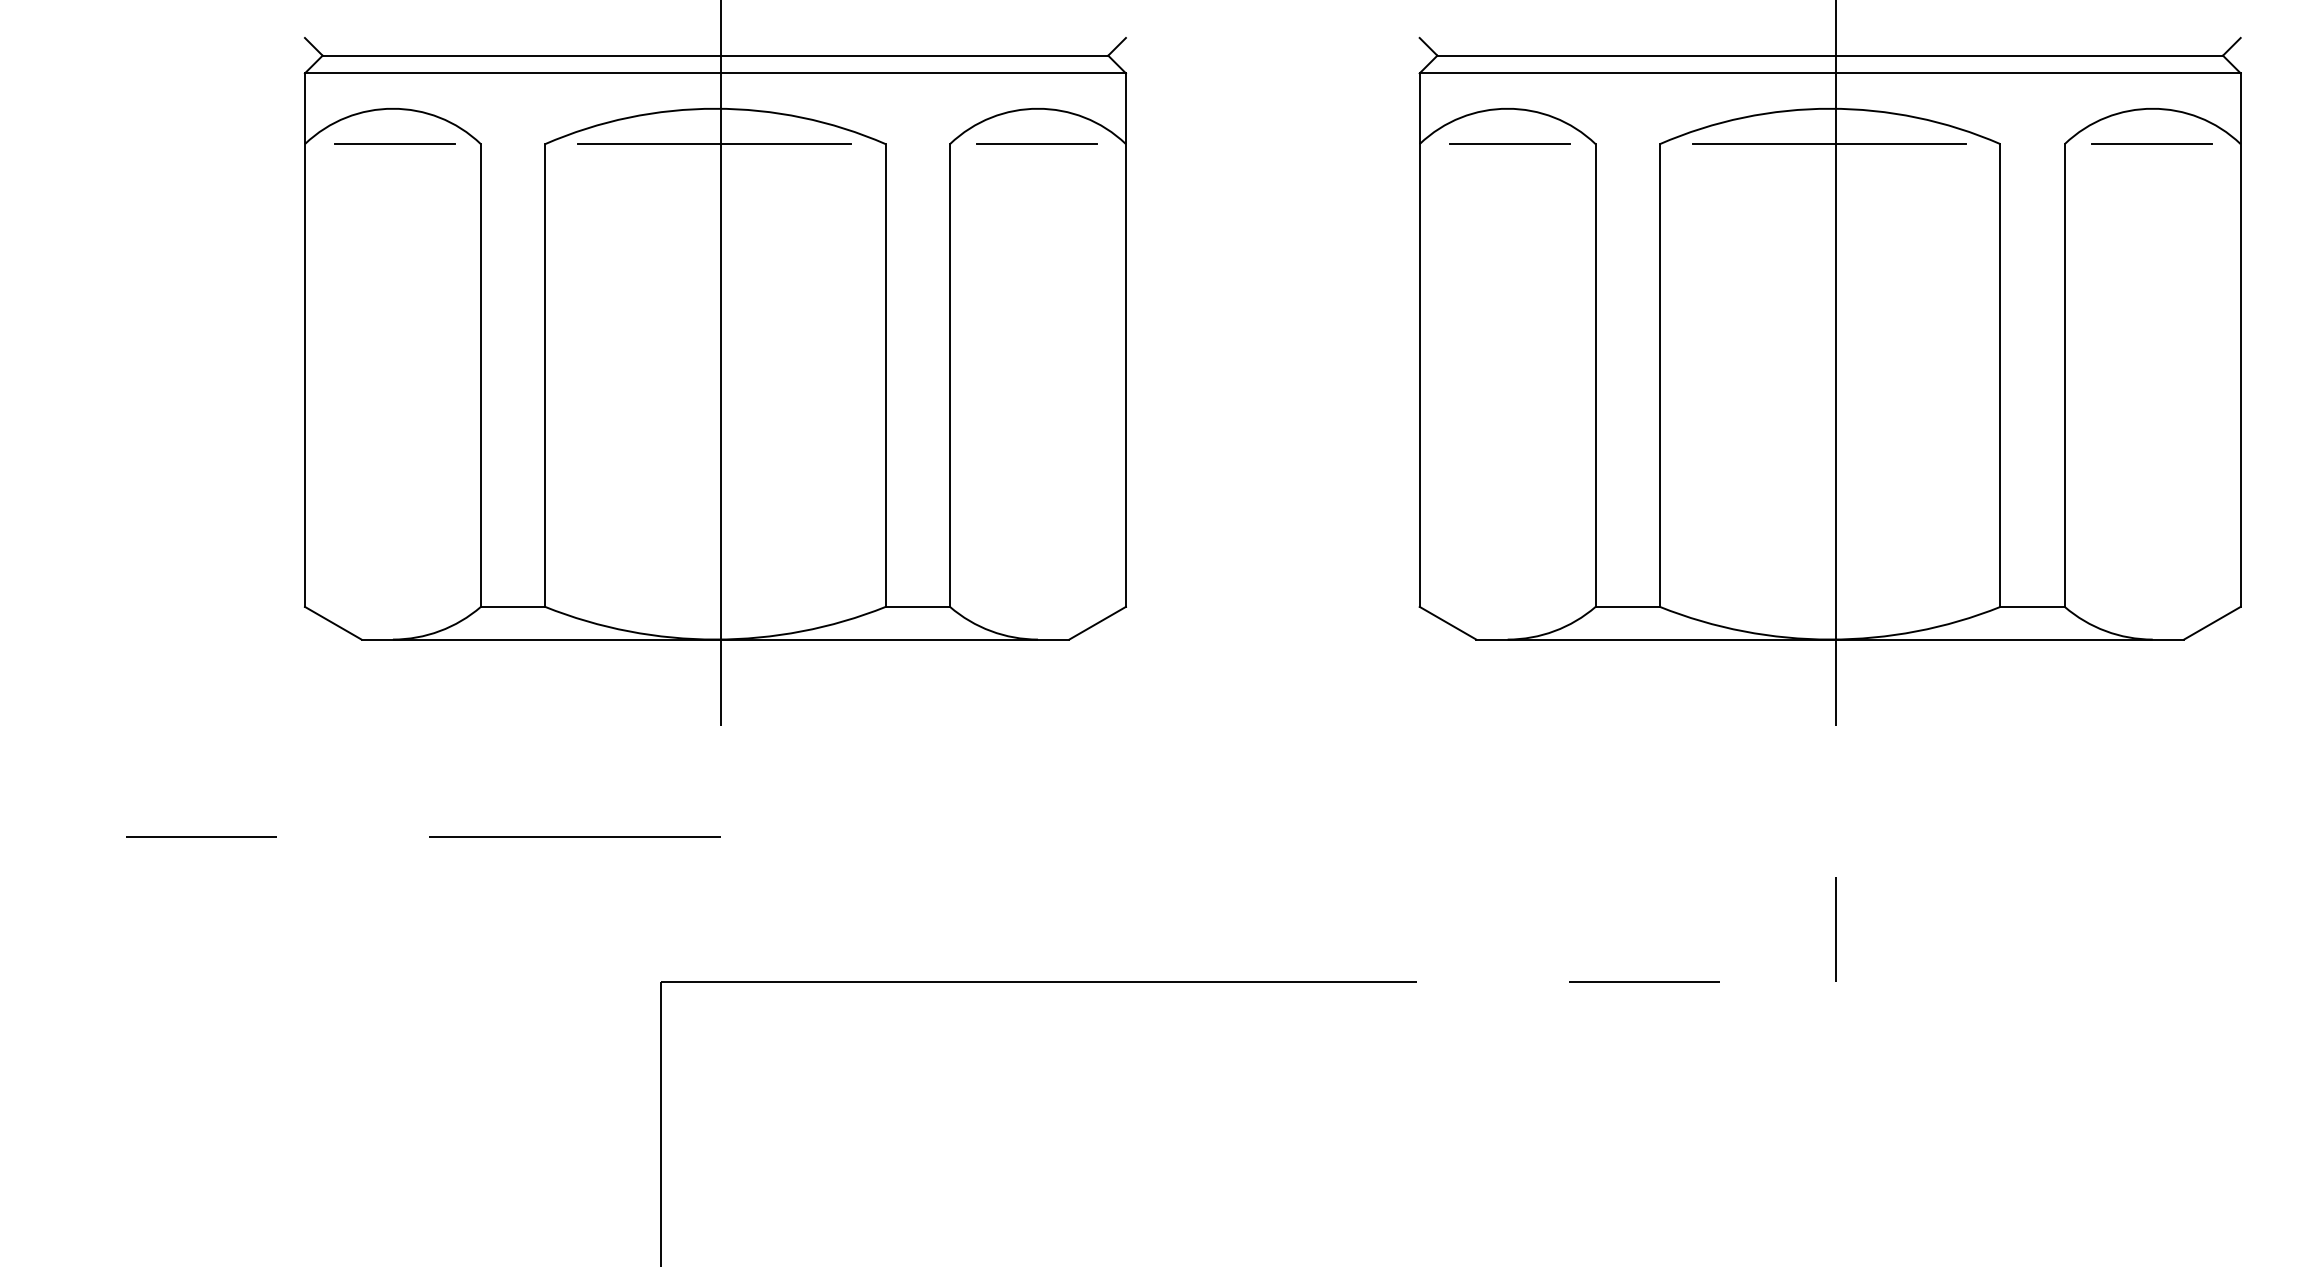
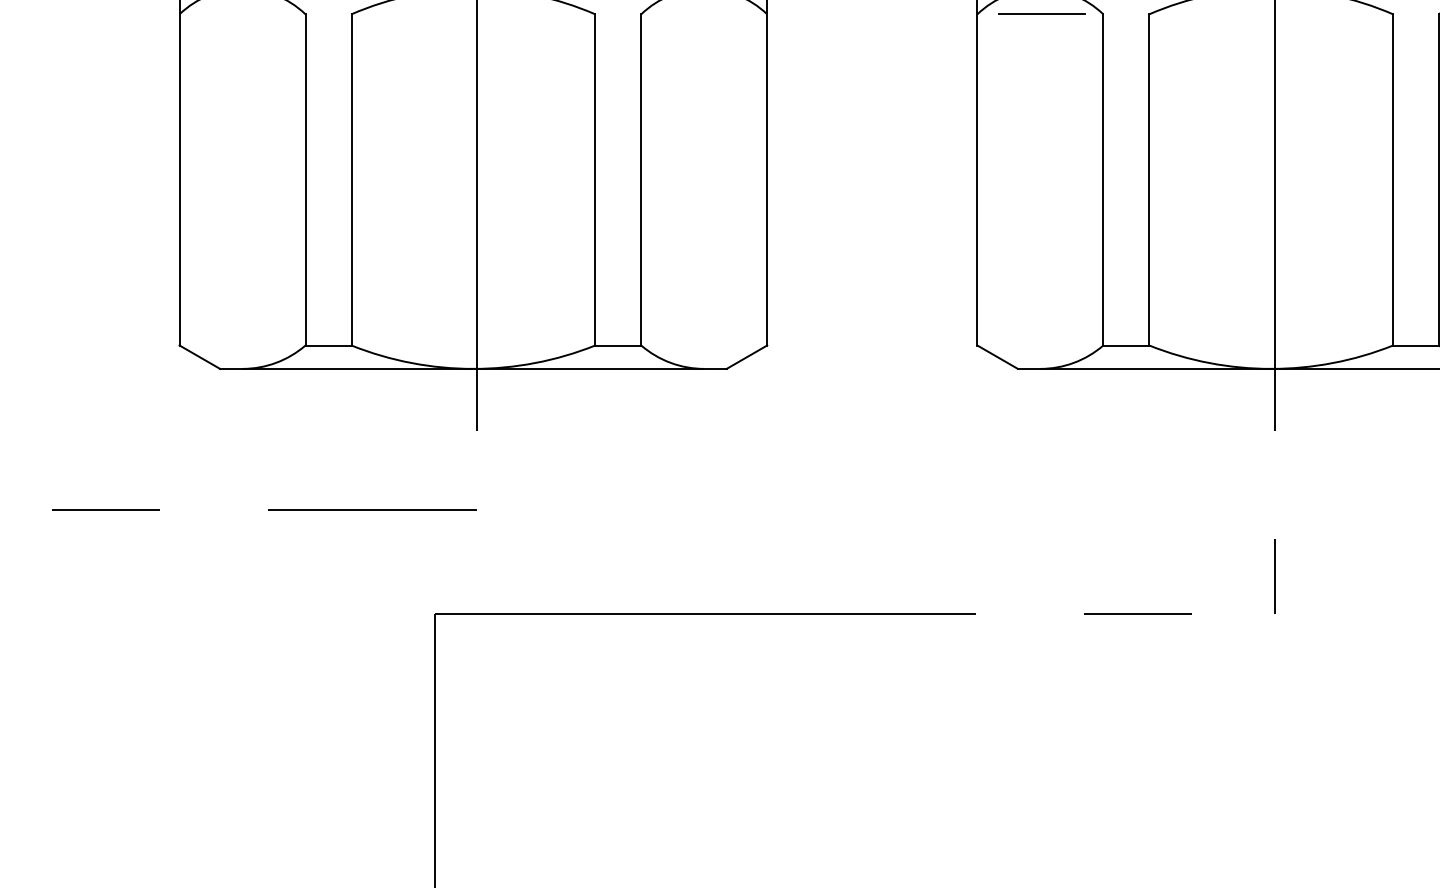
line: (1036, 143) -> (703, 13), removed
line: (395, 144) -> (244, 14), removed
line: (714, 144) -> (472, 14), removed
line: (1828, 144) -> (1270, 14), removed

